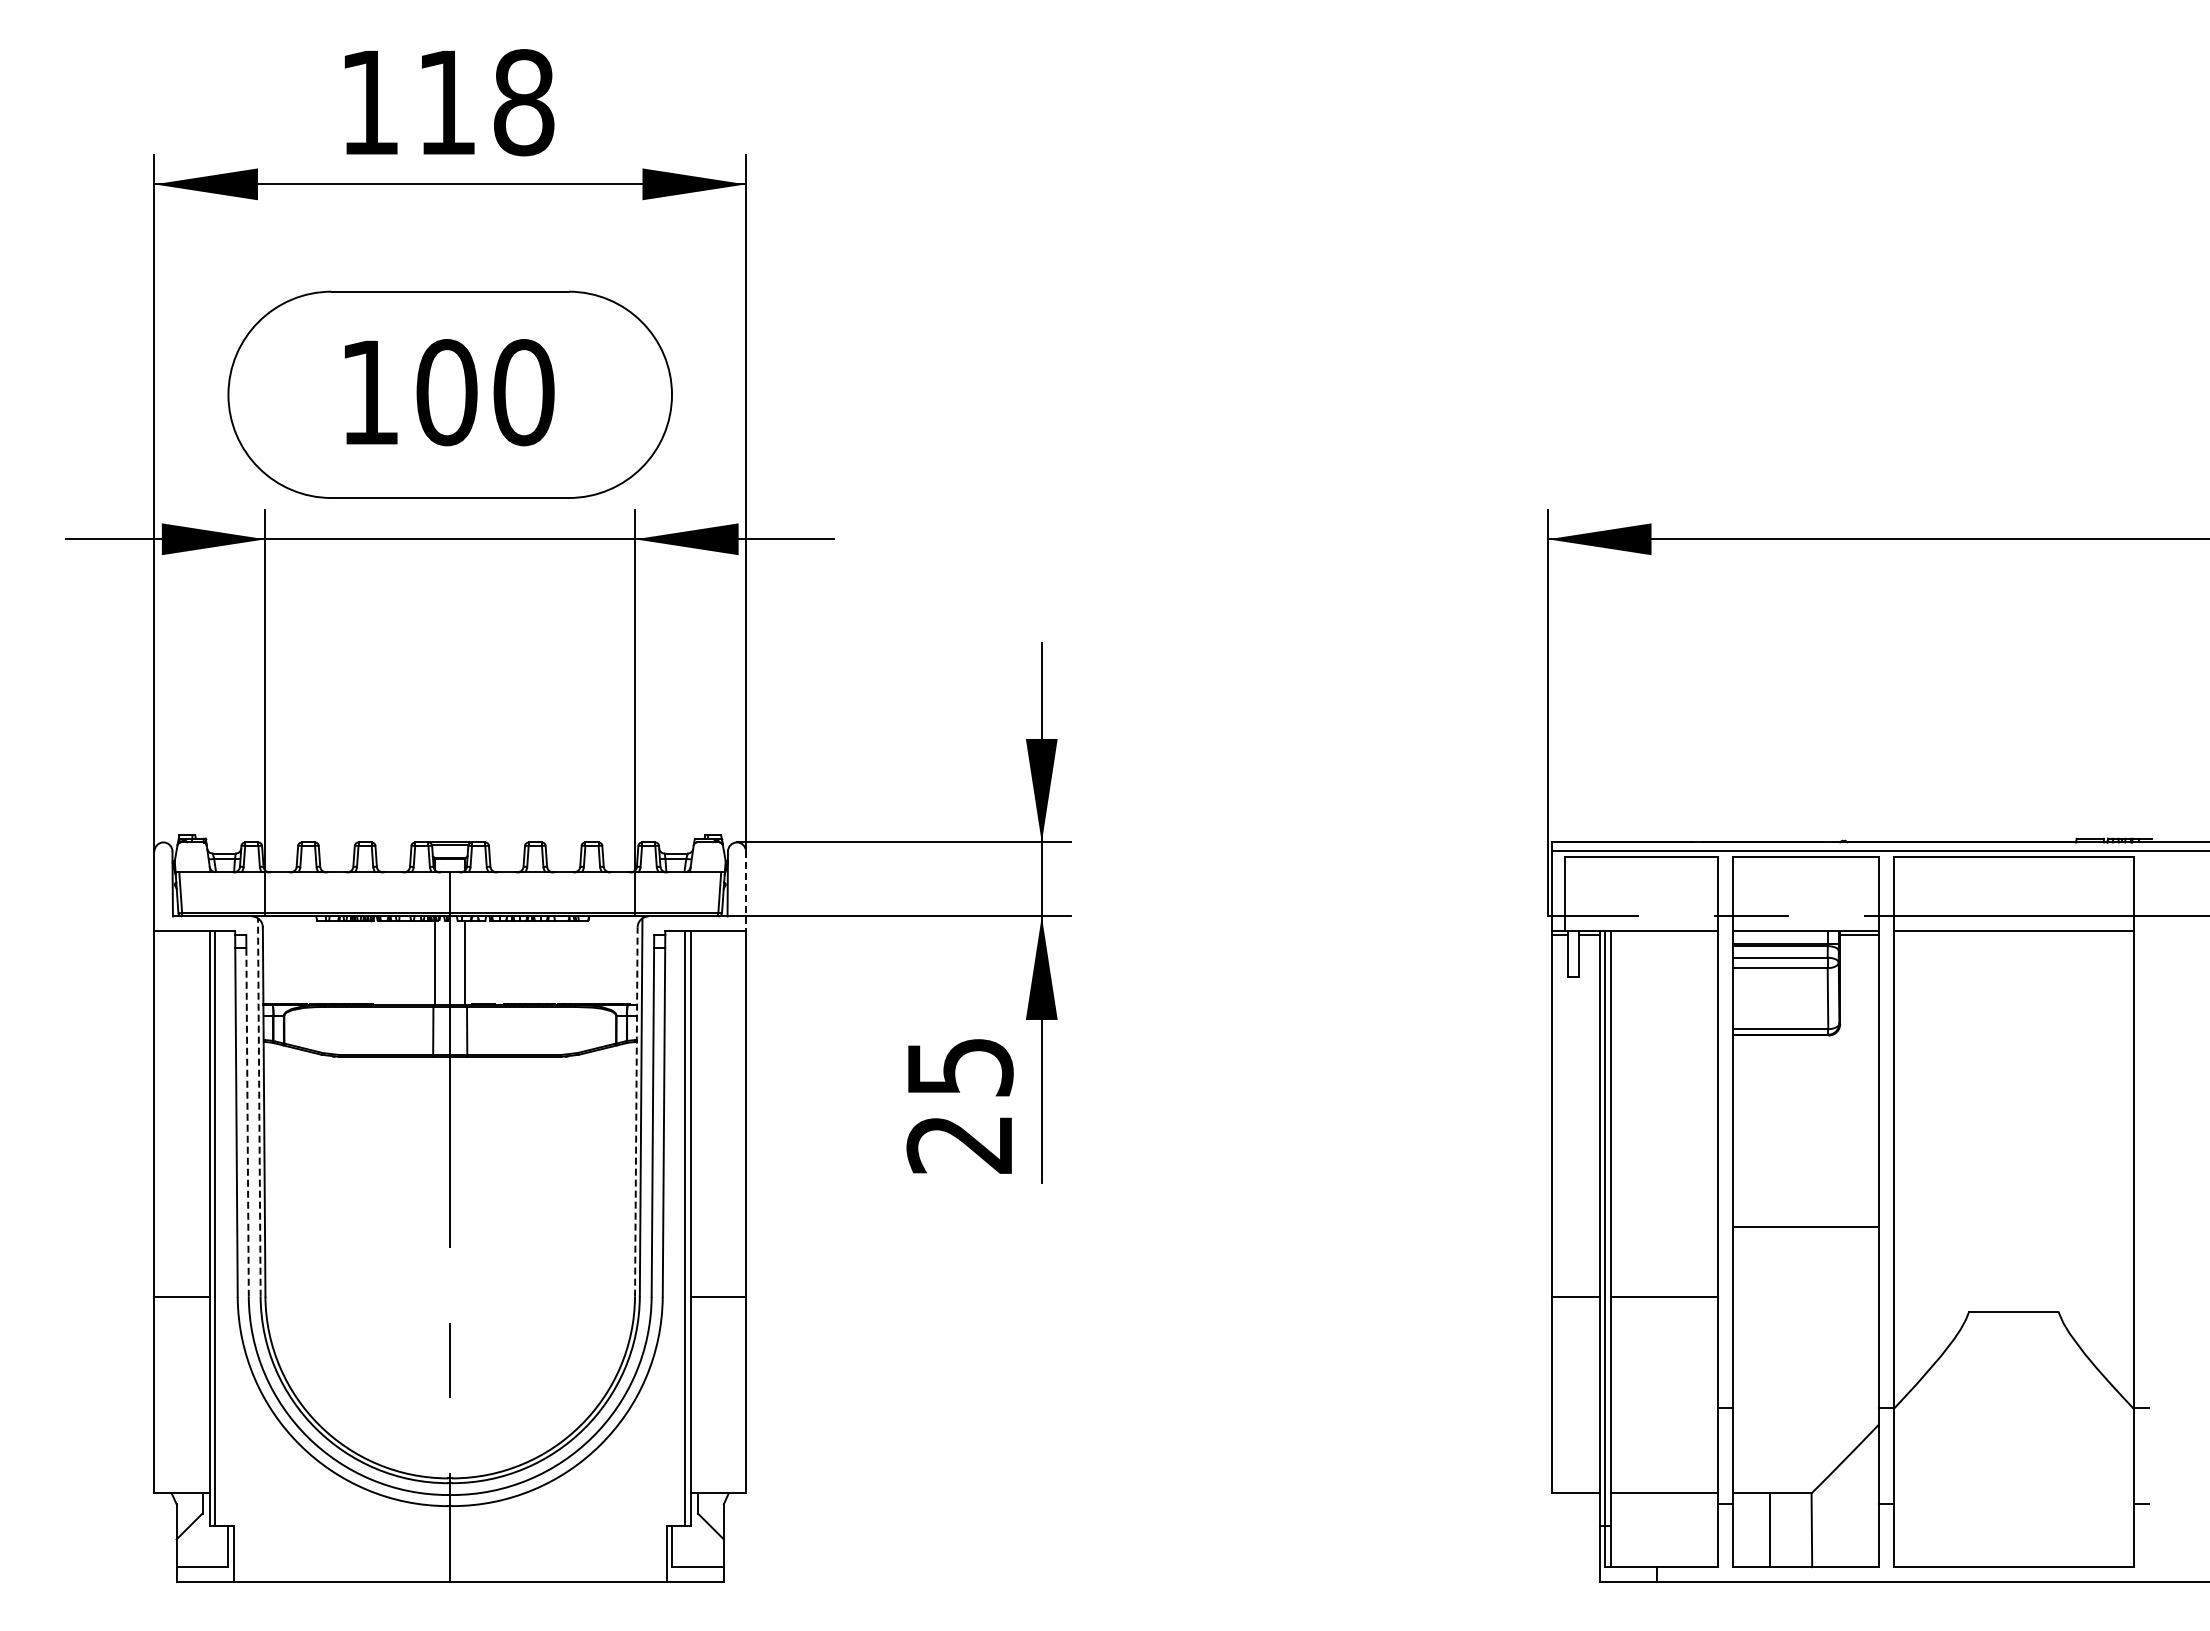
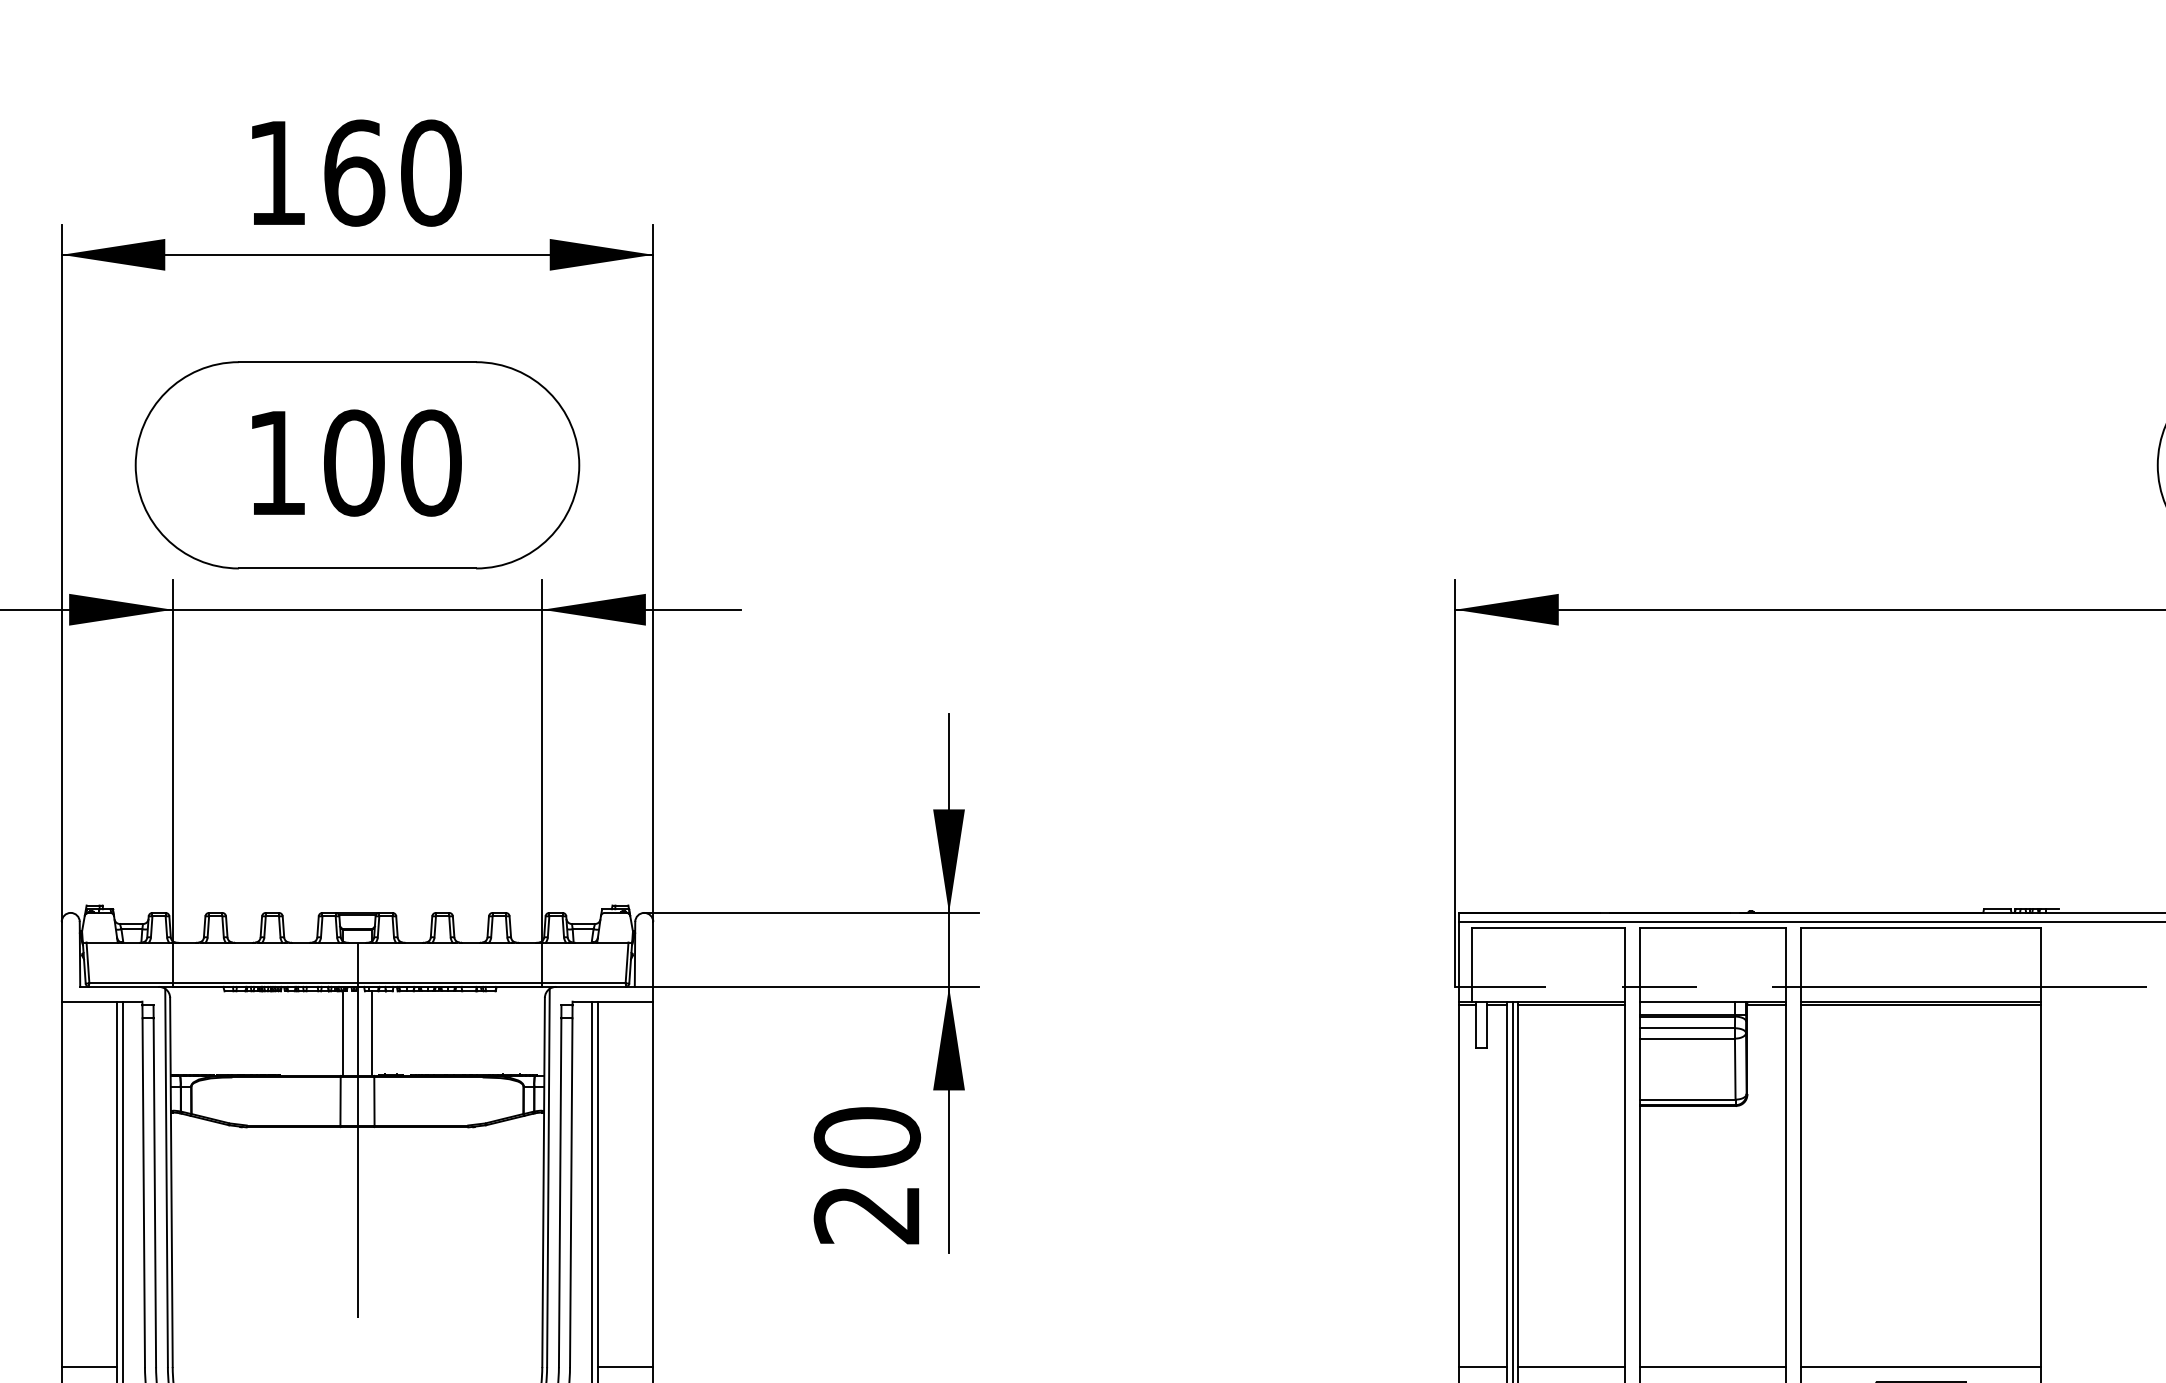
text: (485, 102) -> (392, 172), 118 -> 160
line: (746, 891) -> (653, 961), dashed -> solid
line: (1664, 934) -> (1571, 1004), added
line: (2013, 934) -> (1920, 1004), added
text: (959, 1066) -> (866, 1136), 25 -> 20
line: (259, 1107) -> (166, 1177), dashed -> solid
line: (636, 1112) -> (543, 1182), dashed -> solid
line: (247, 1121) -> (154, 1191), dashed -> solid
line: (1805, 1226) -> (1712, 1366), moved
line: (2013, 1296) -> (1920, 1366), added

